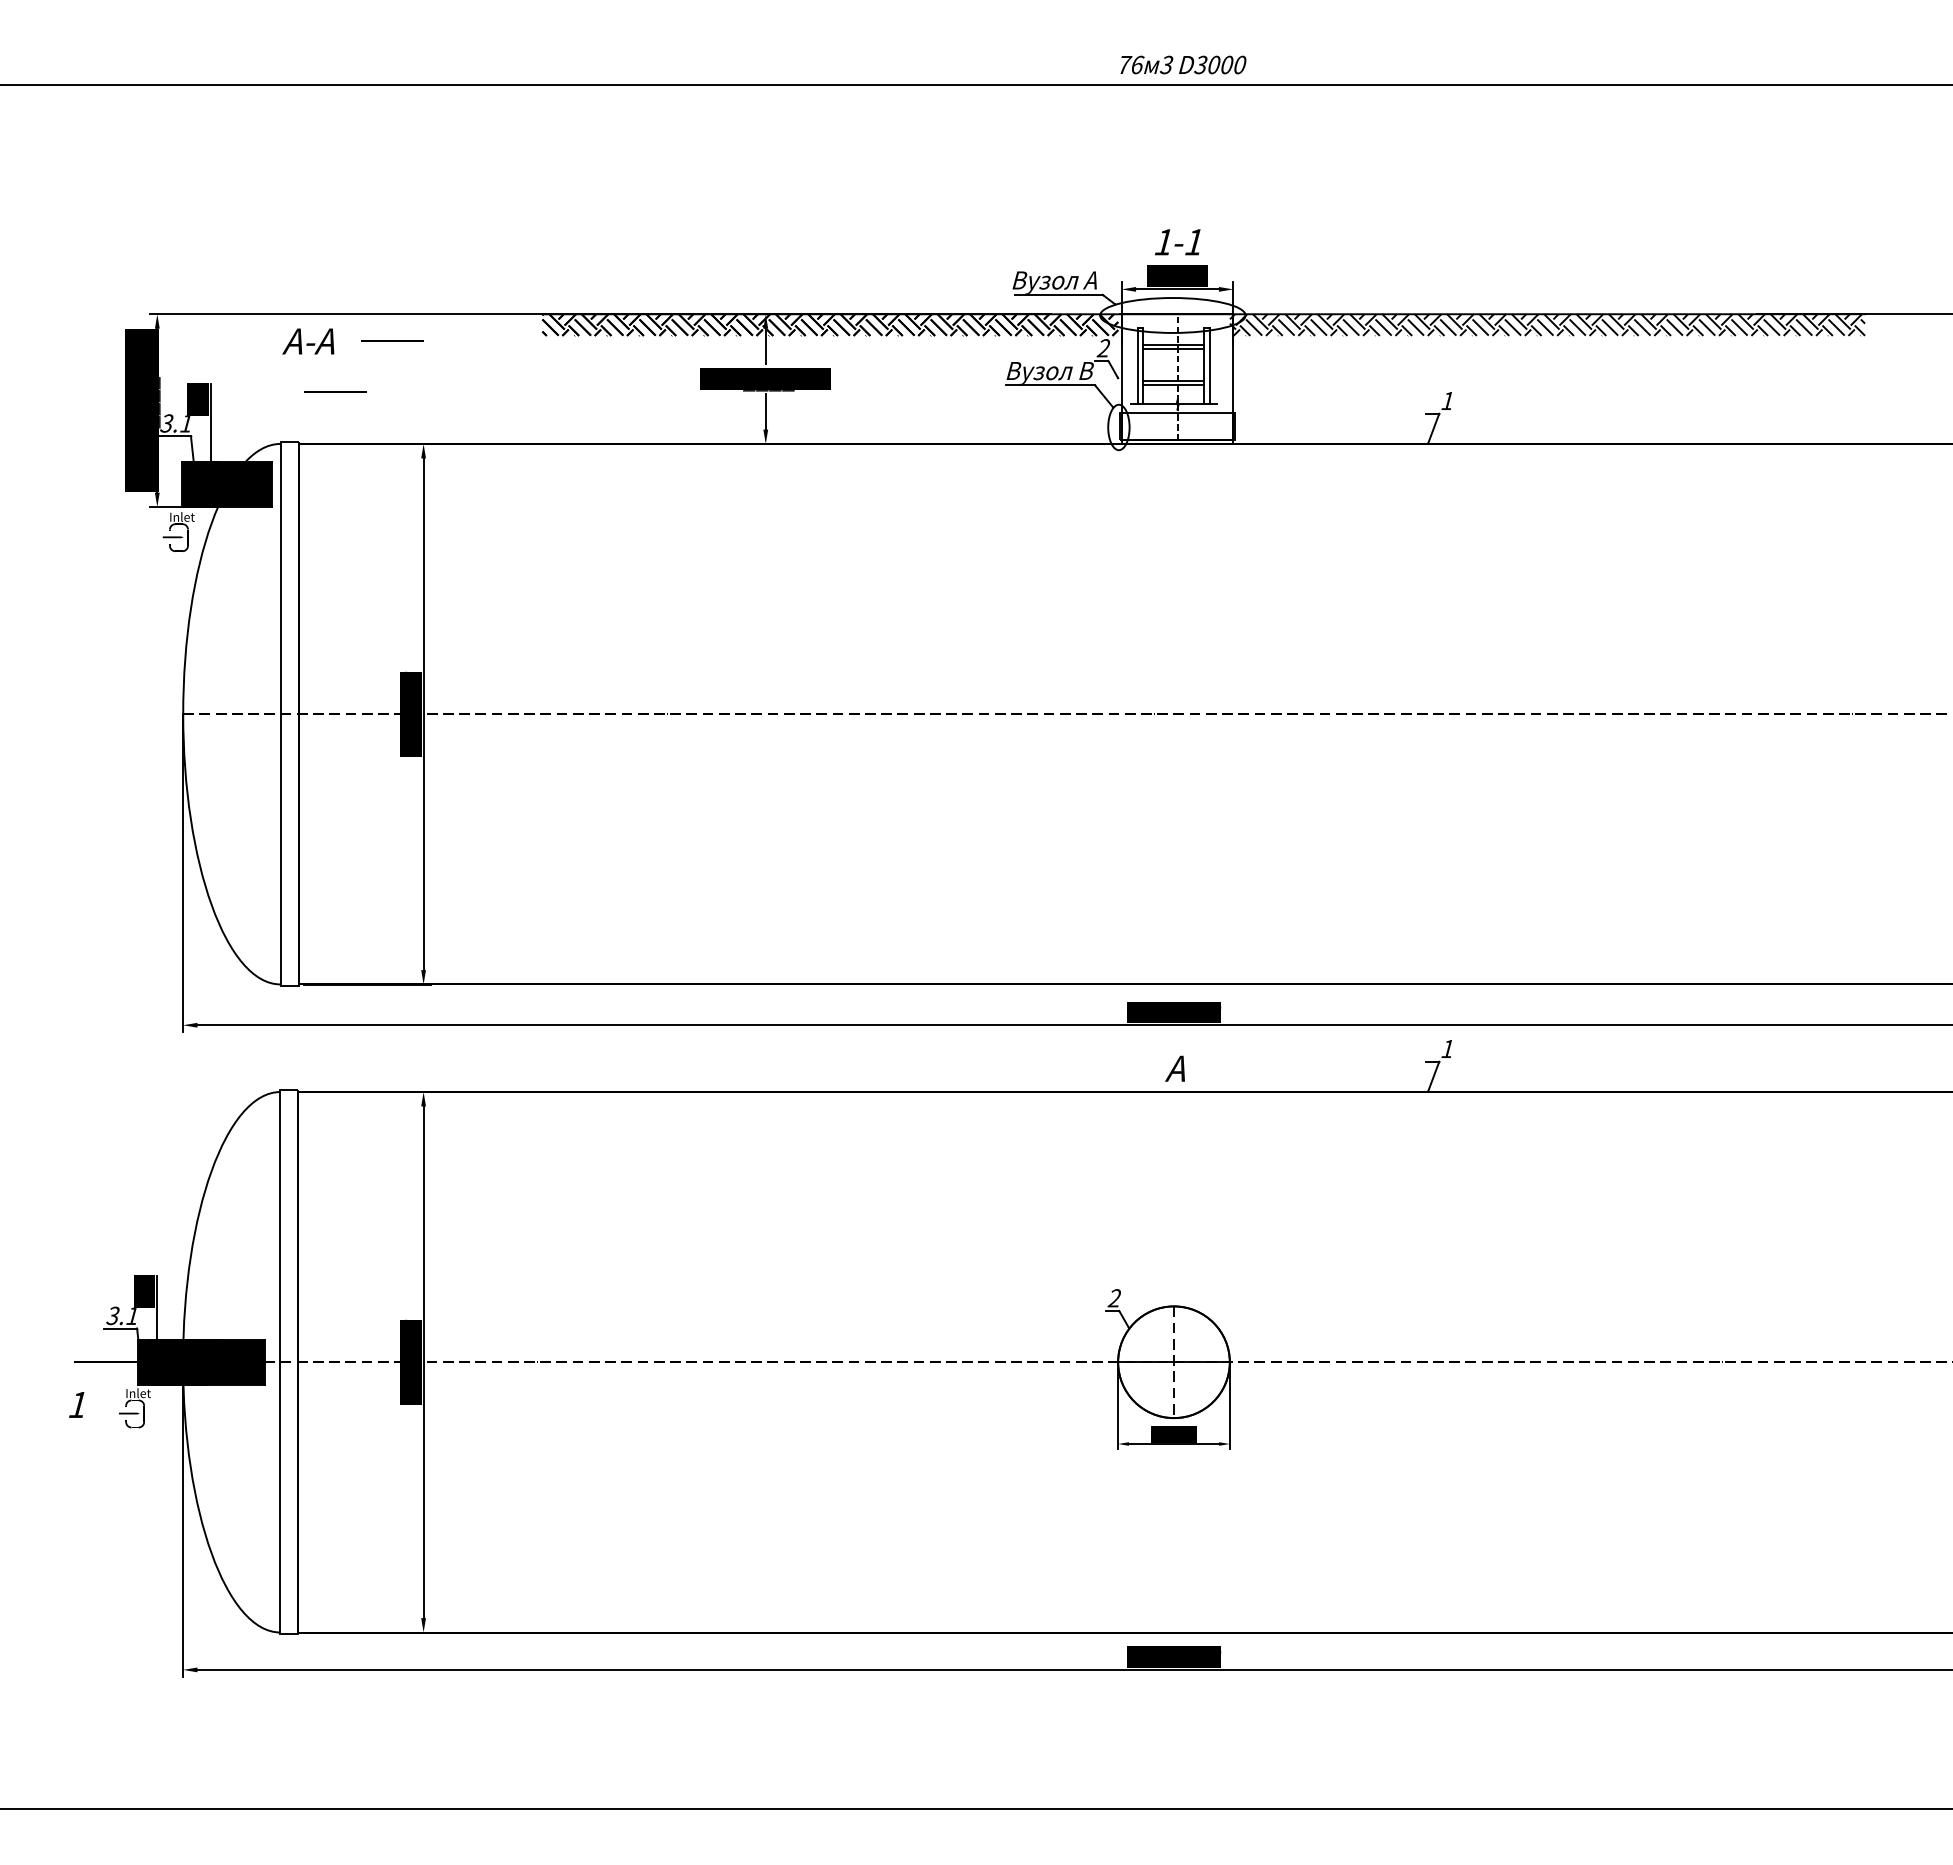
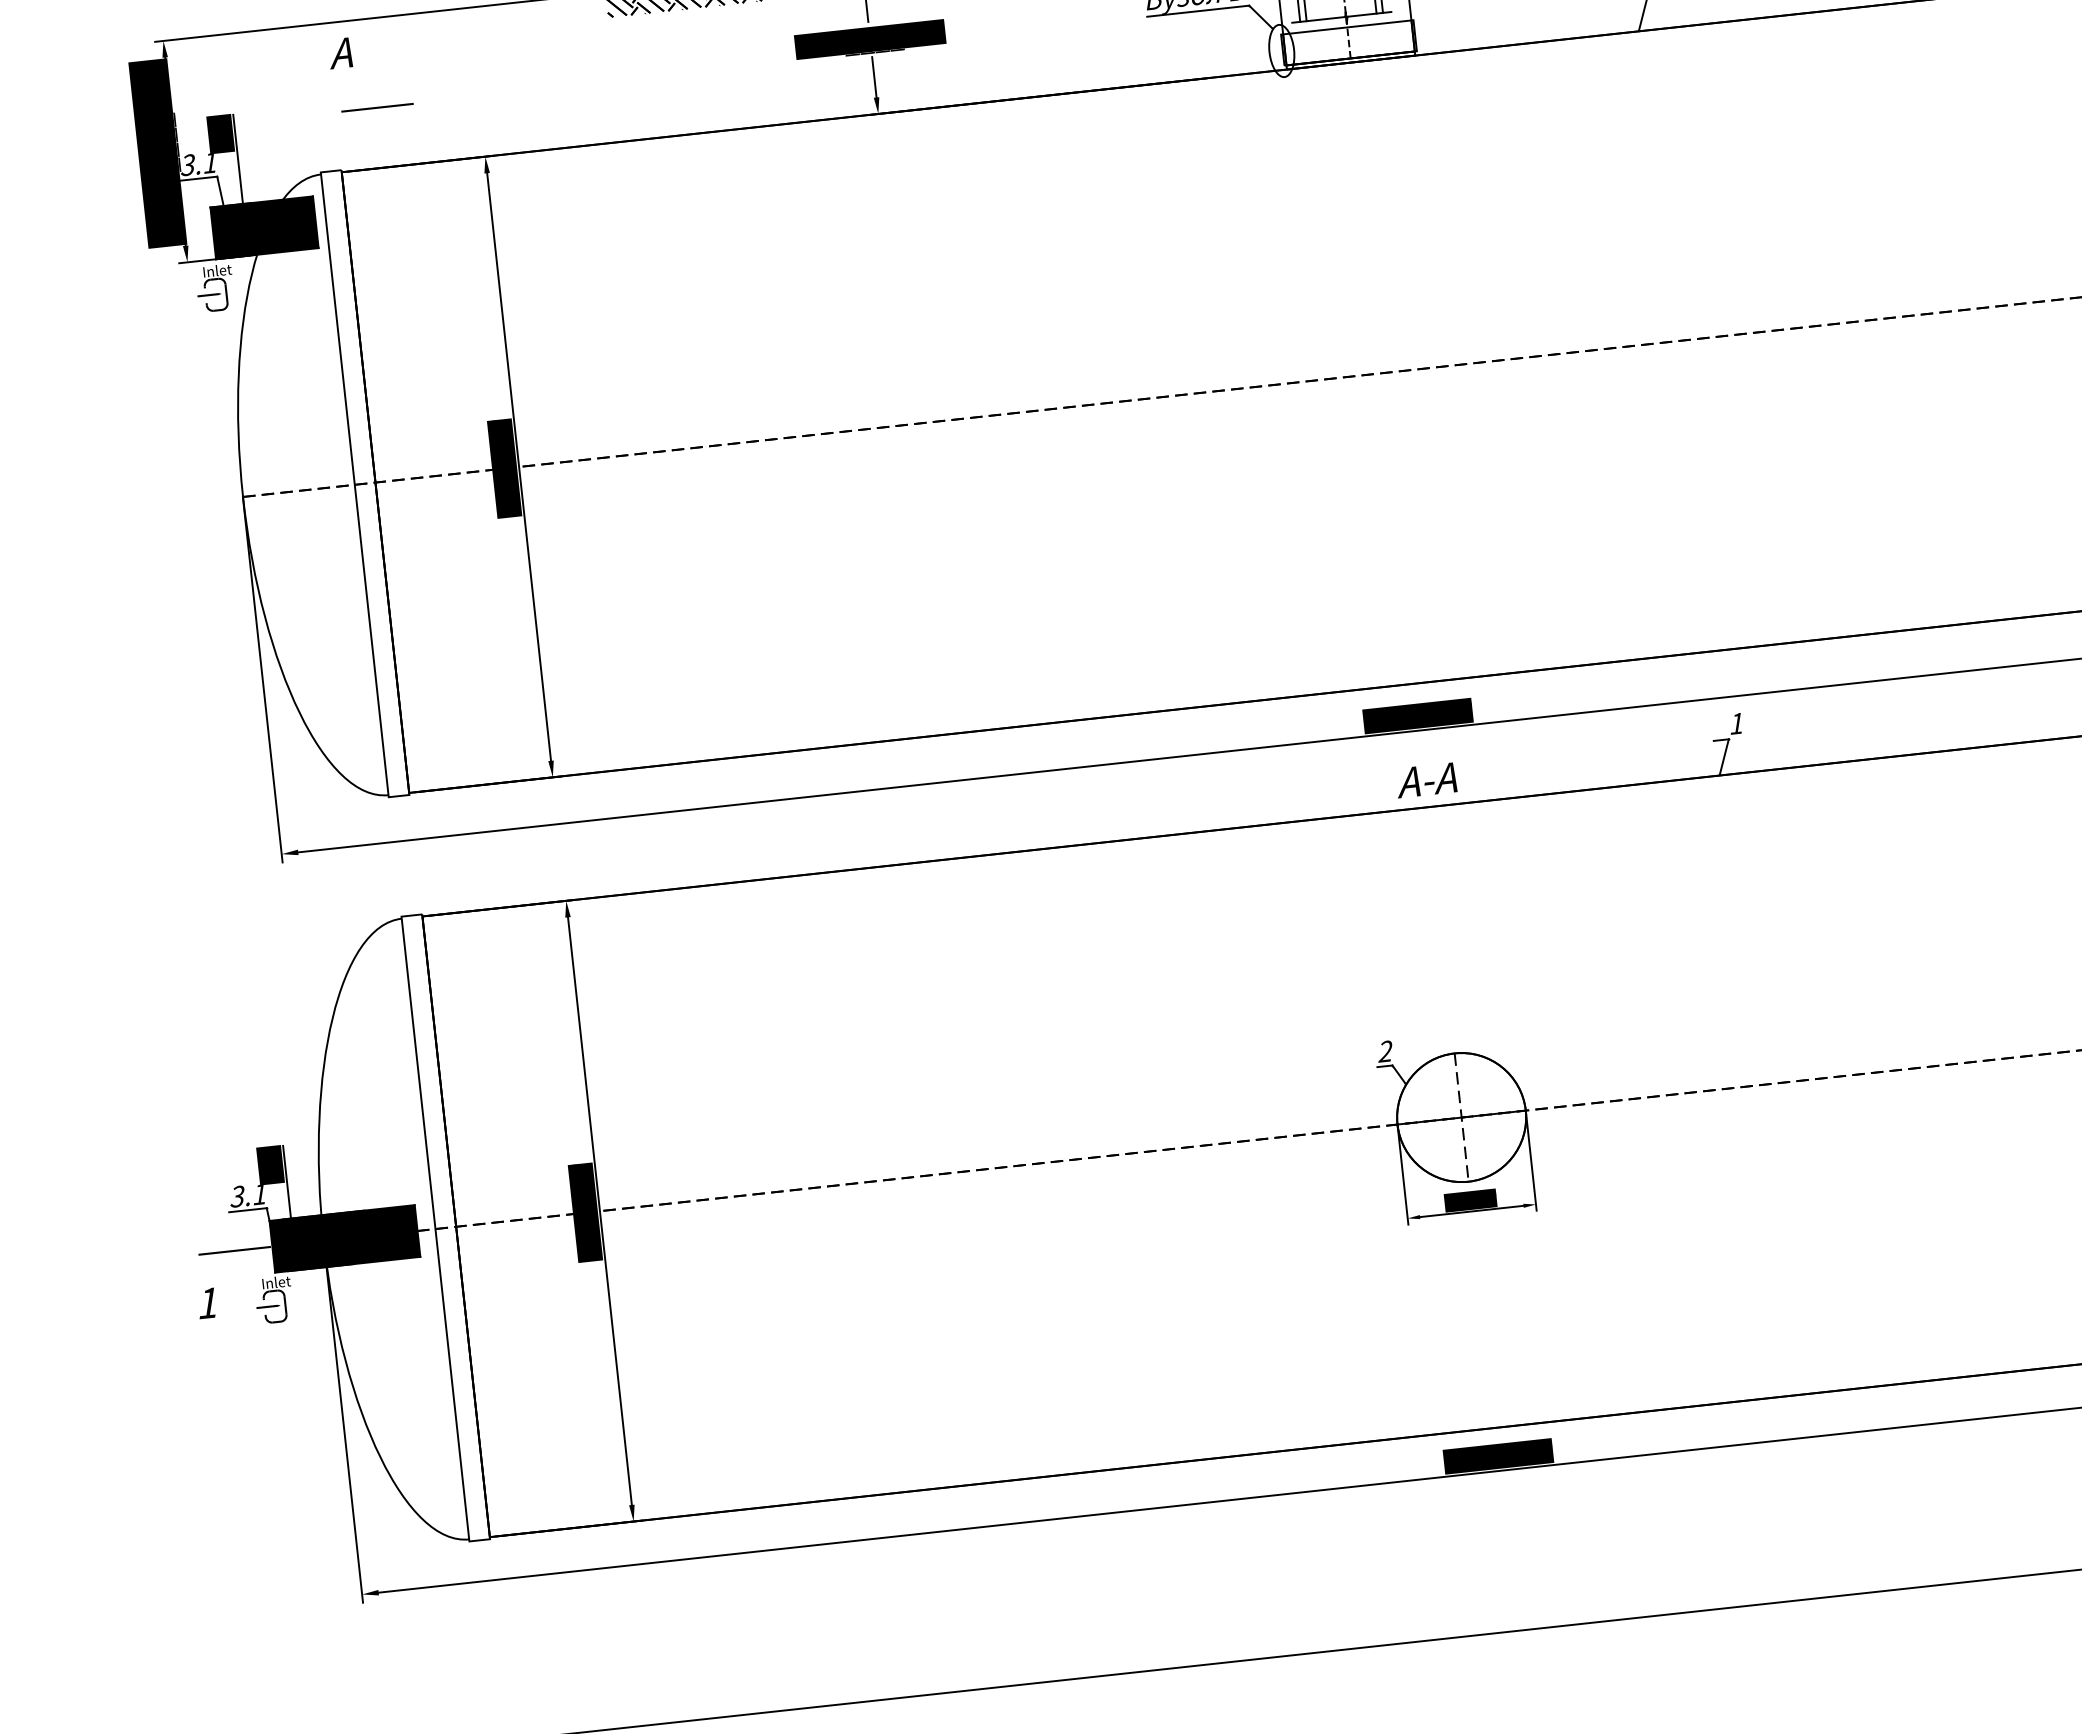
line: (392, 340) -> (436, 41), removed
text: (308, 341) -> (340, 53), А-А -> А
text: (1174, 1068) -> (1425, 780), А -> А-А

